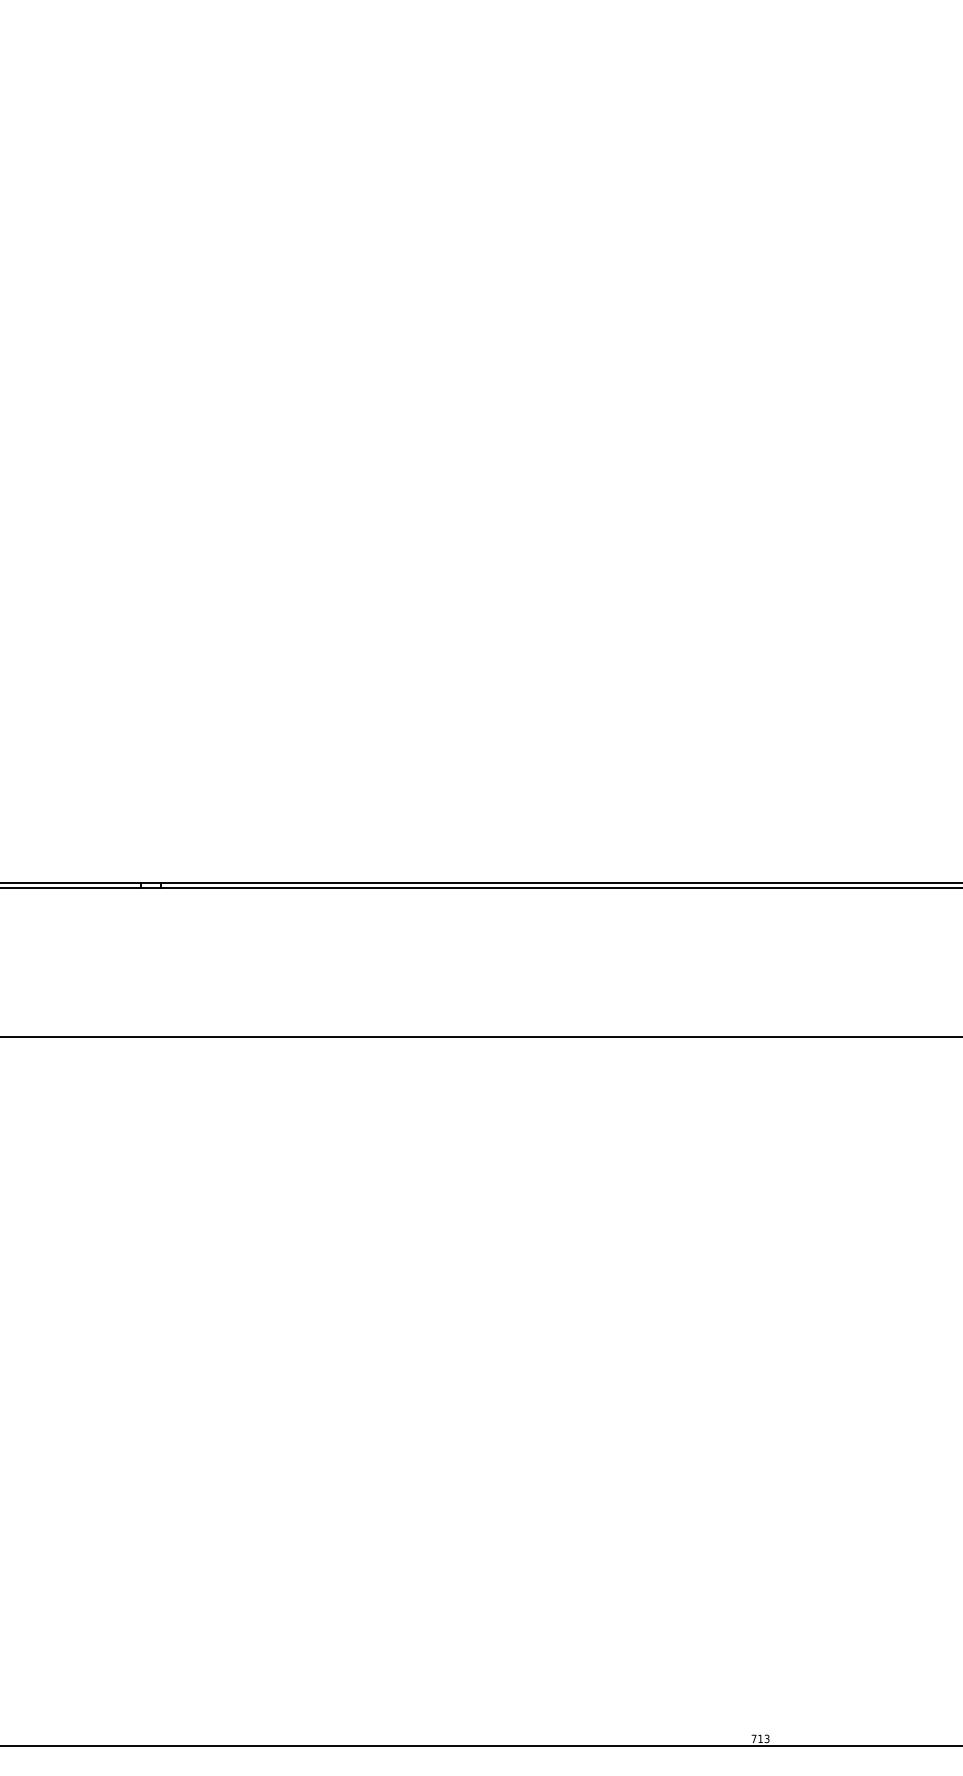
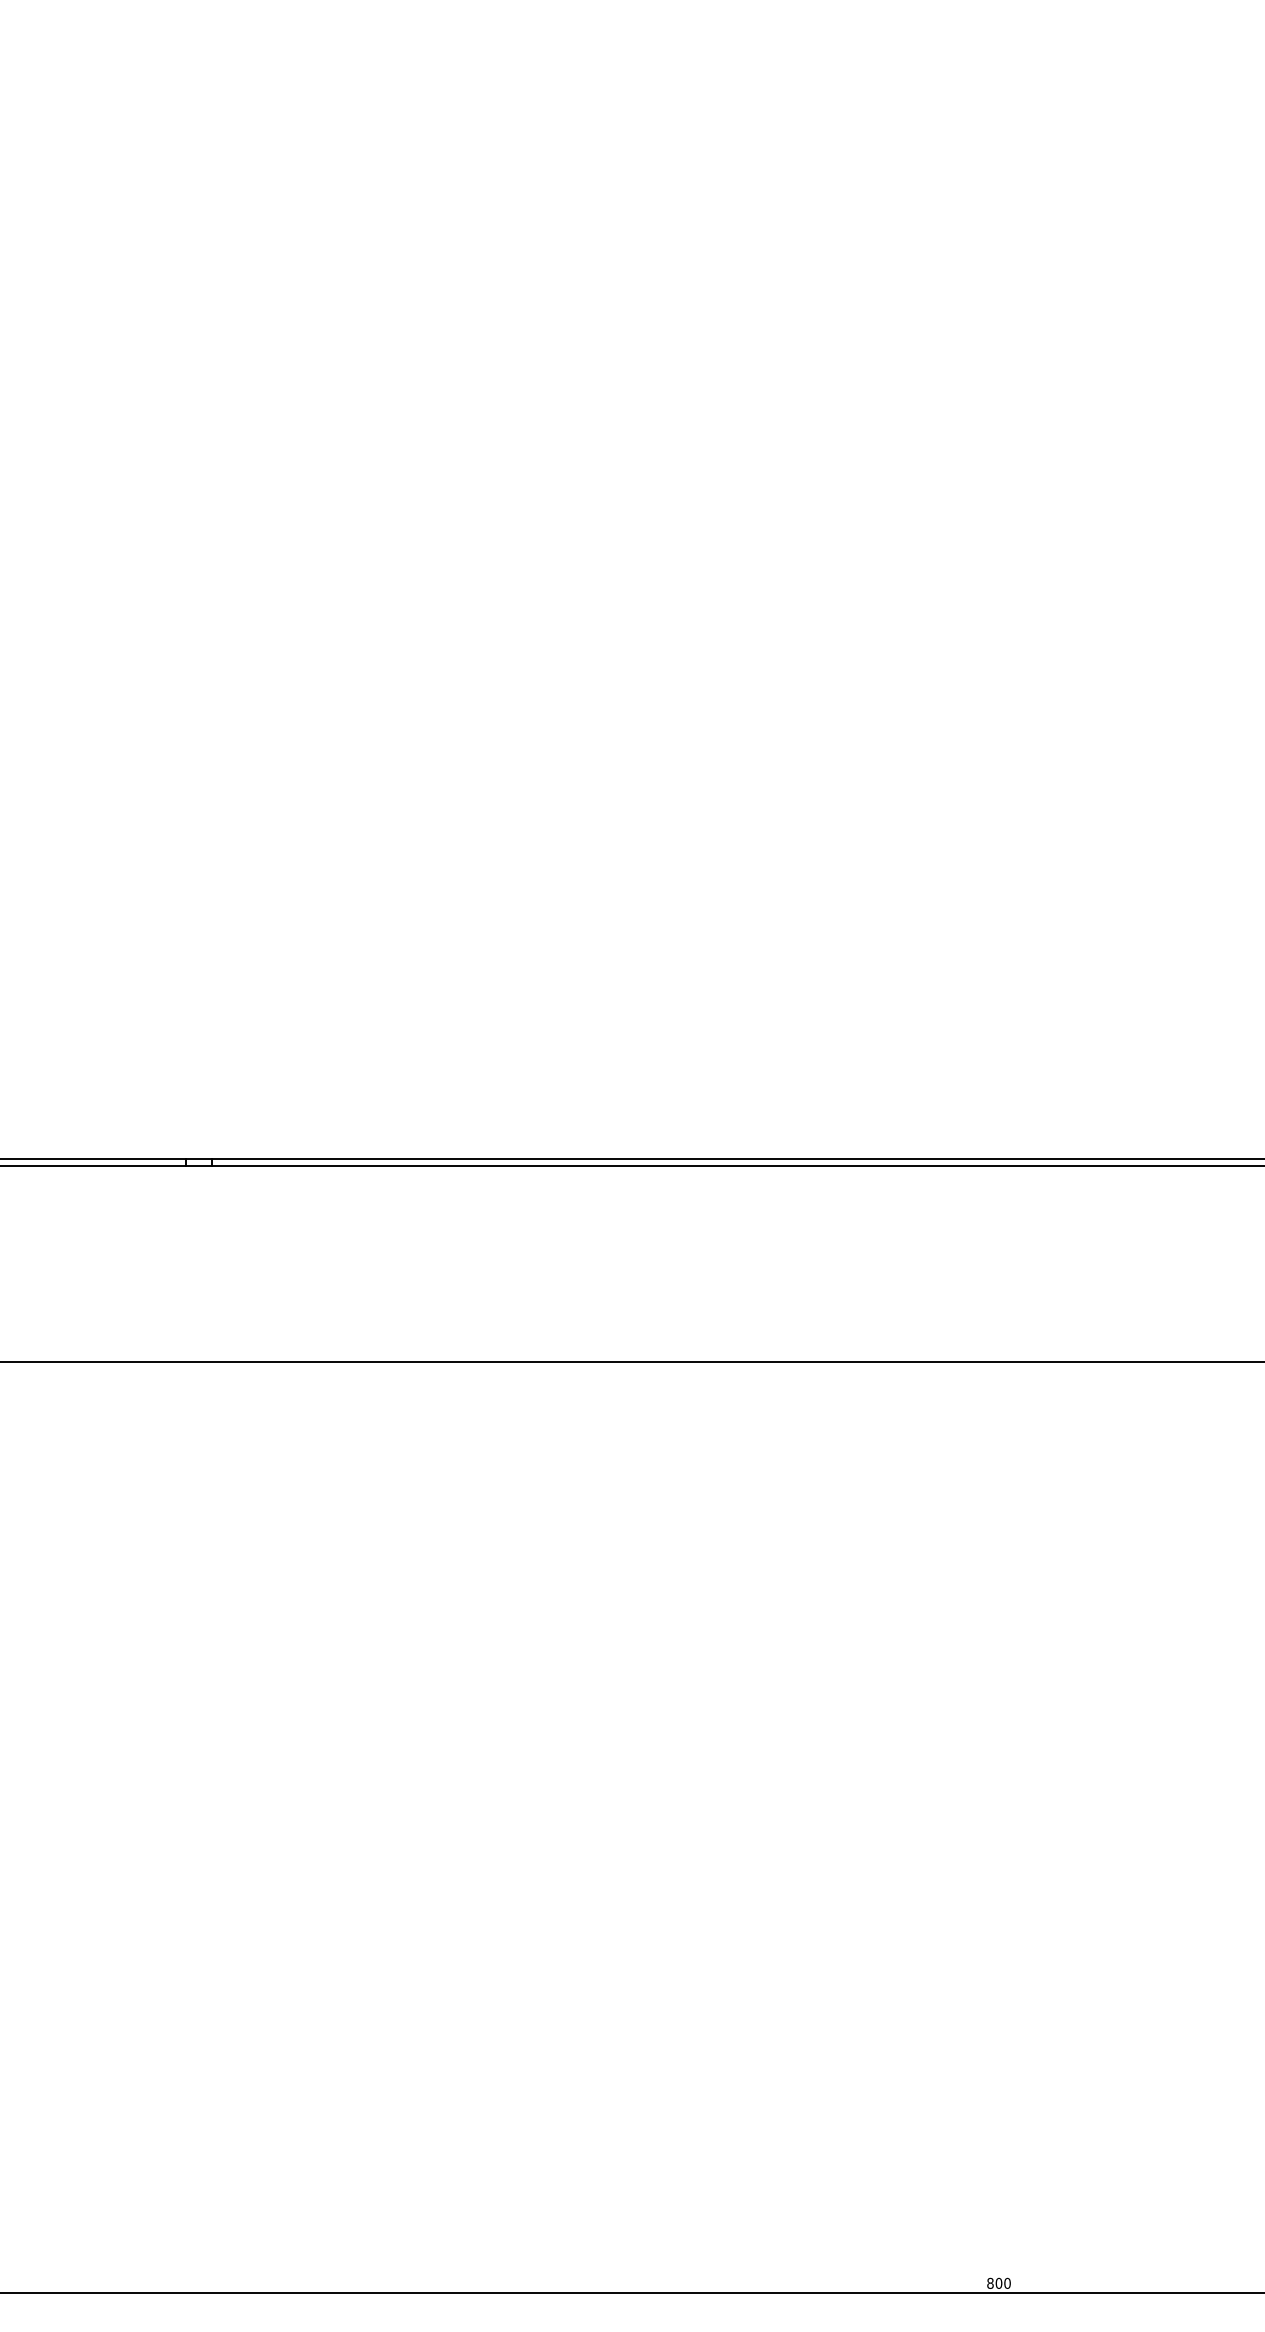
text: (760, 1738) -> (998, 2282), 713 -> 800

